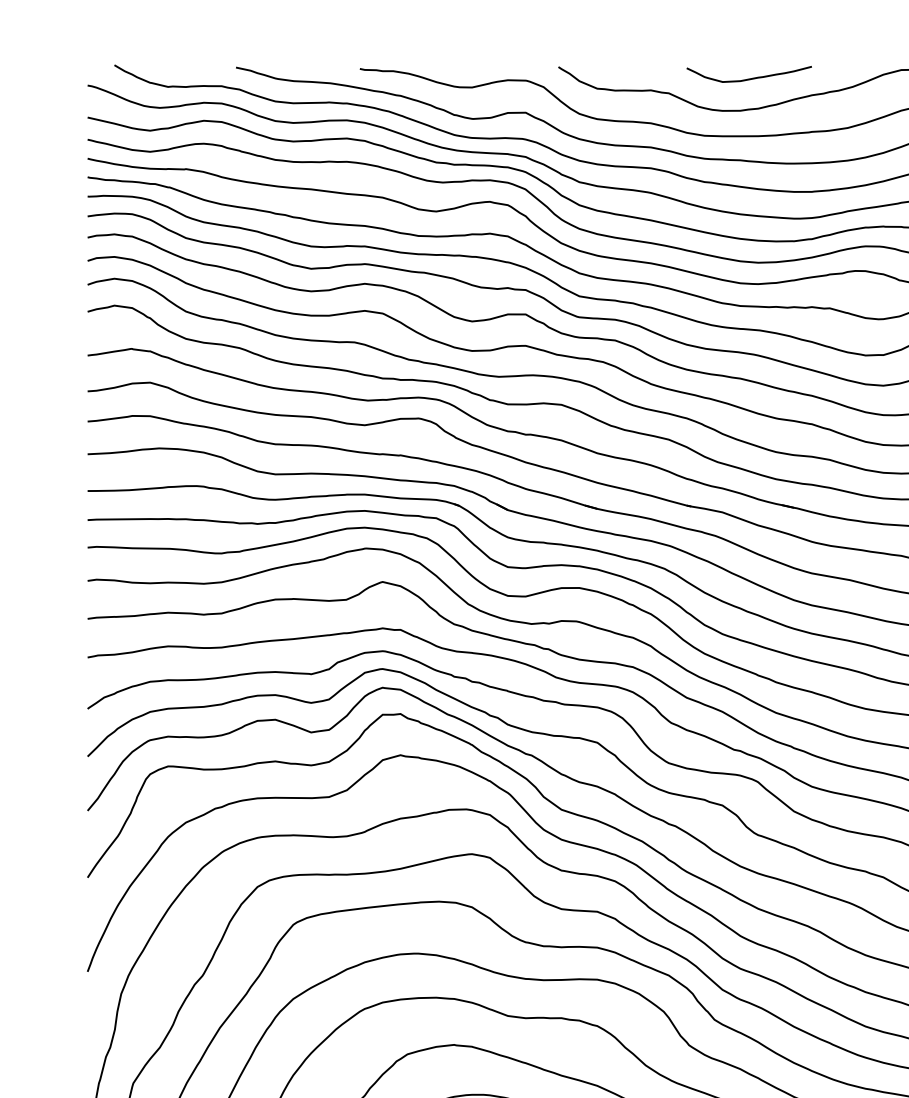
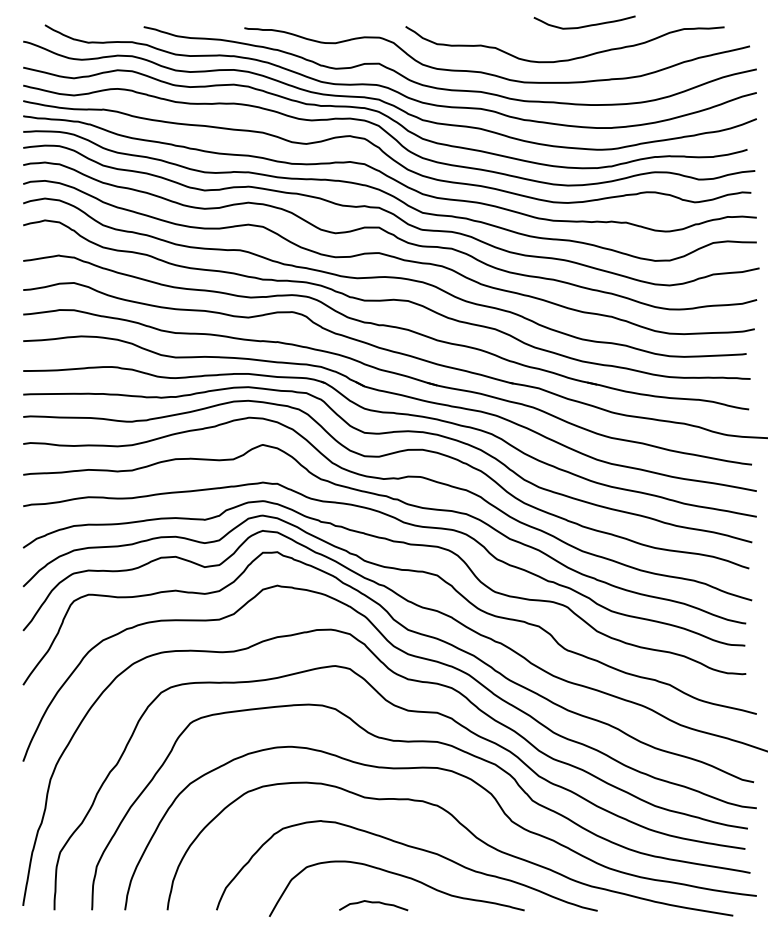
curve: (749, 77) -> (584, 25), moved

